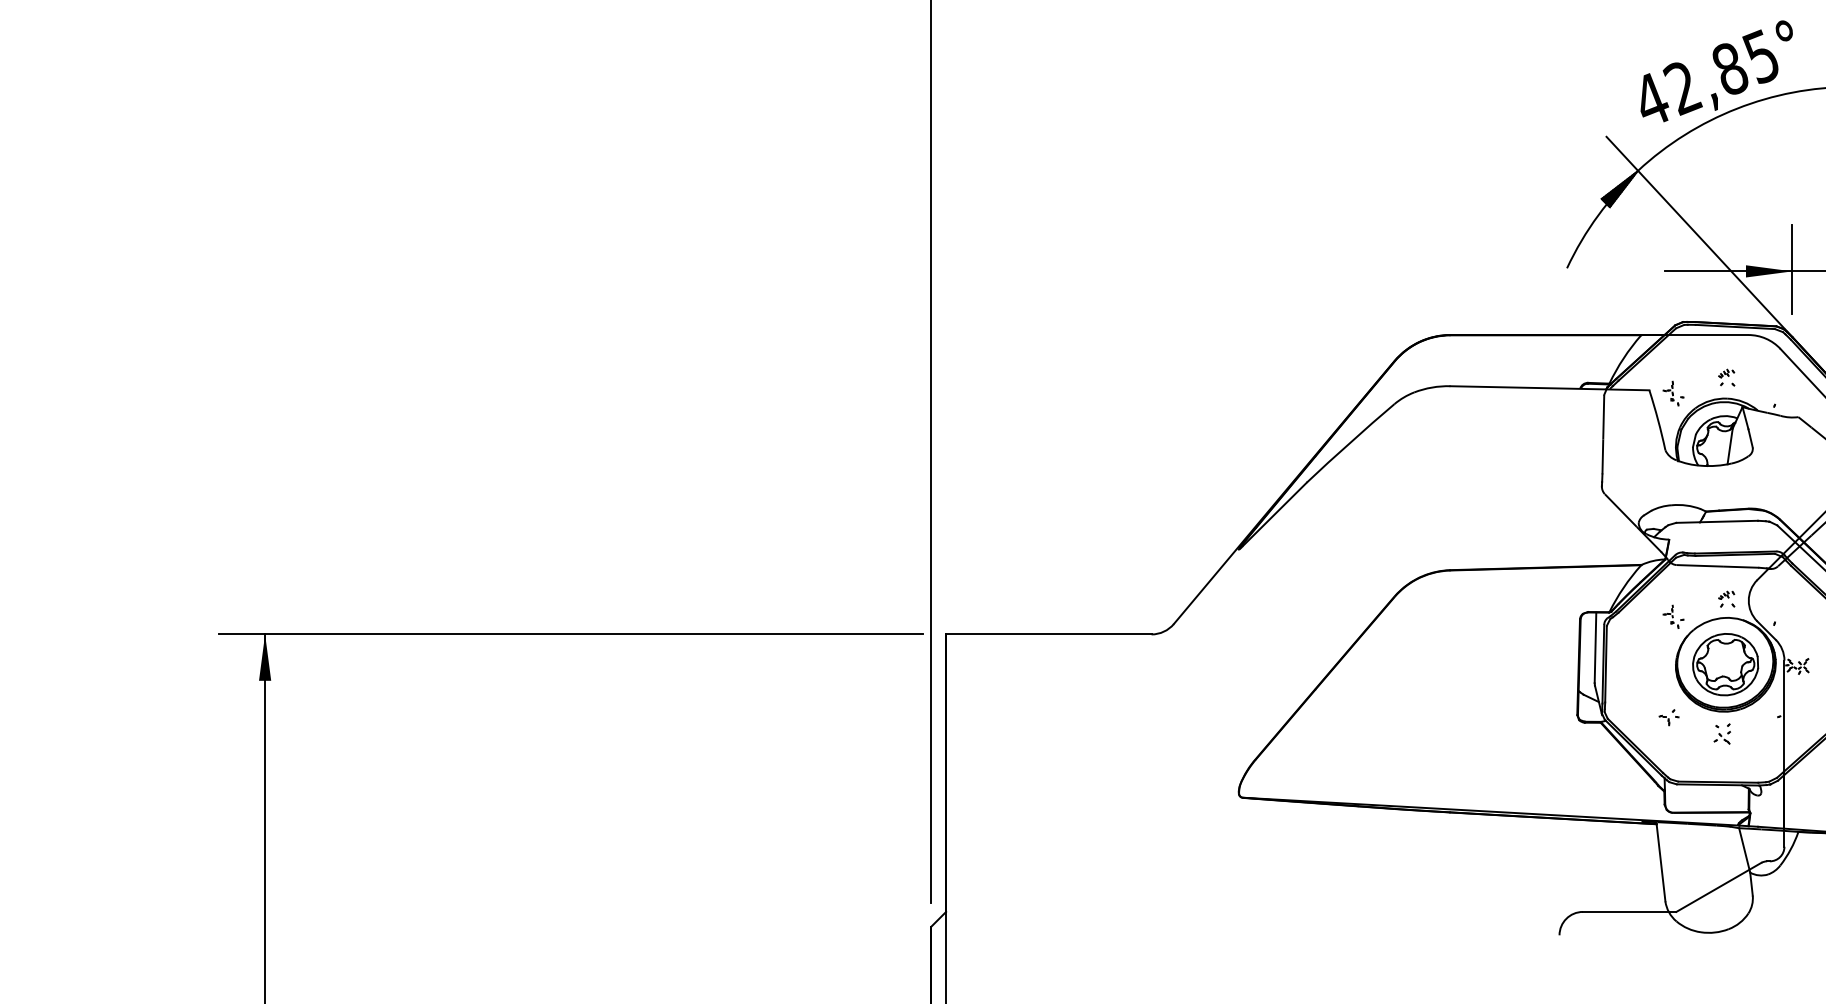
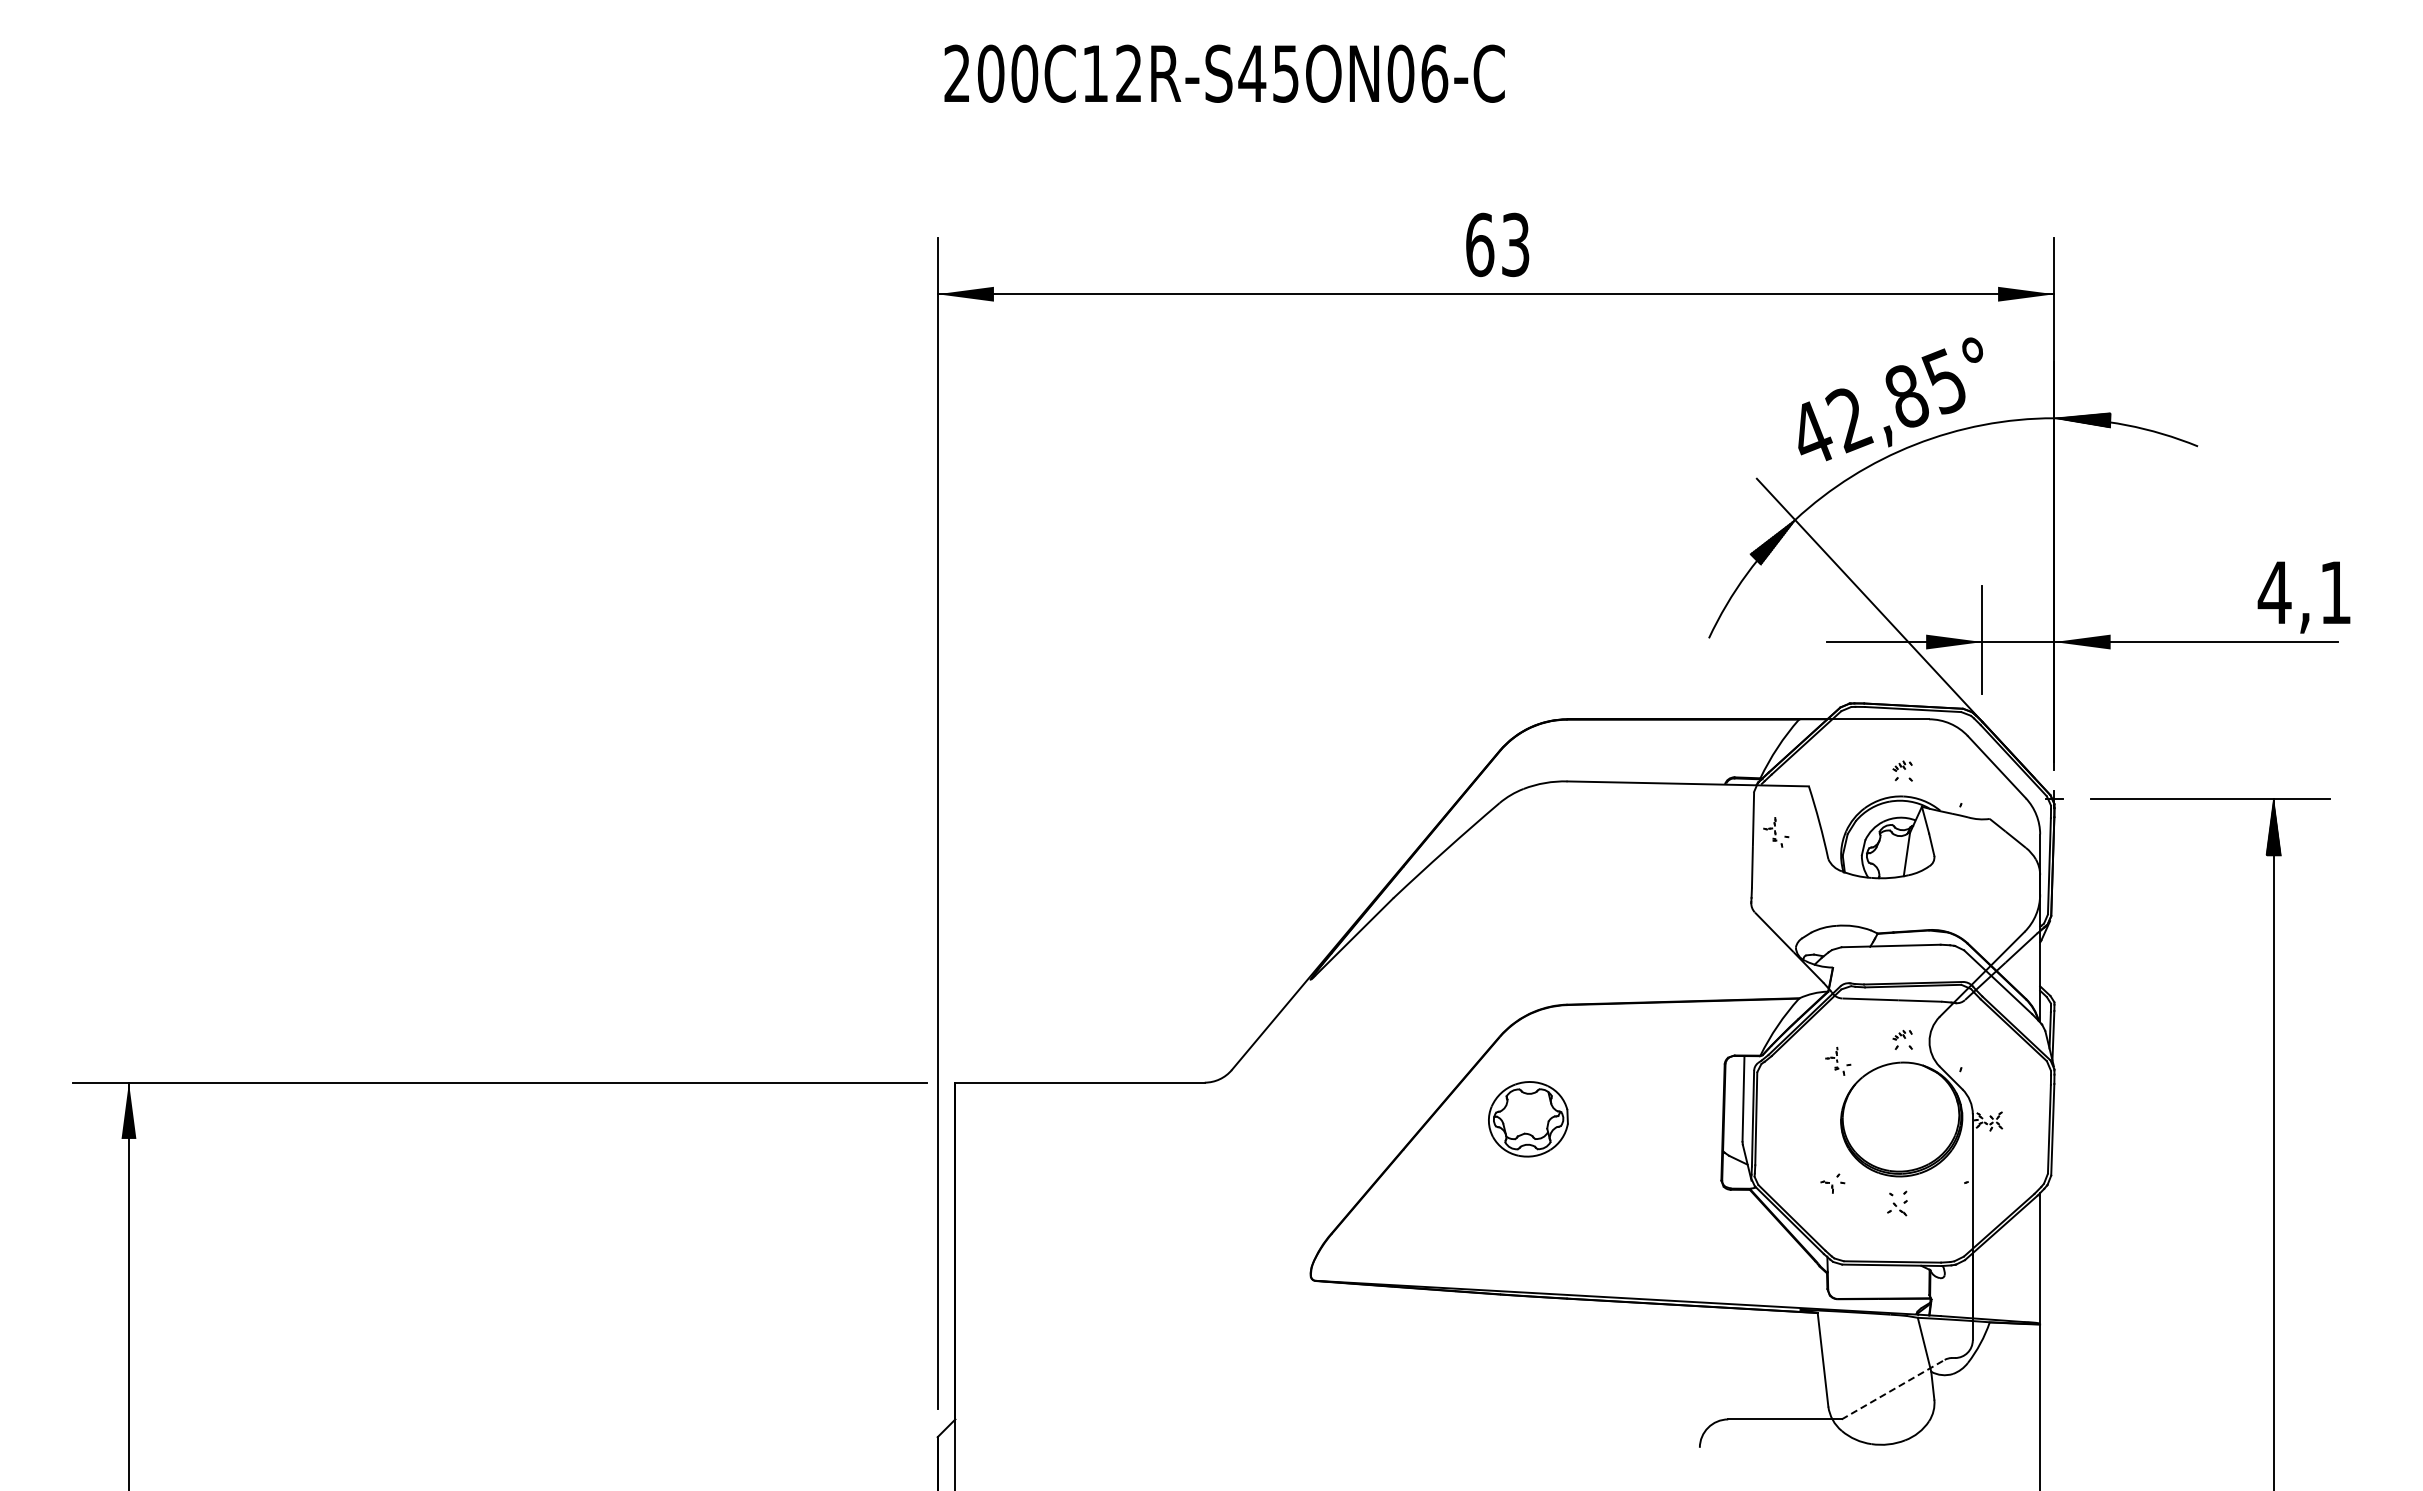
part: (1673, 393) -> (1776, 832), moved
part: (1725, 664) -> (1528, 1119), moved
line: (1719, 887) -> (1893, 1389), solid -> dashed

